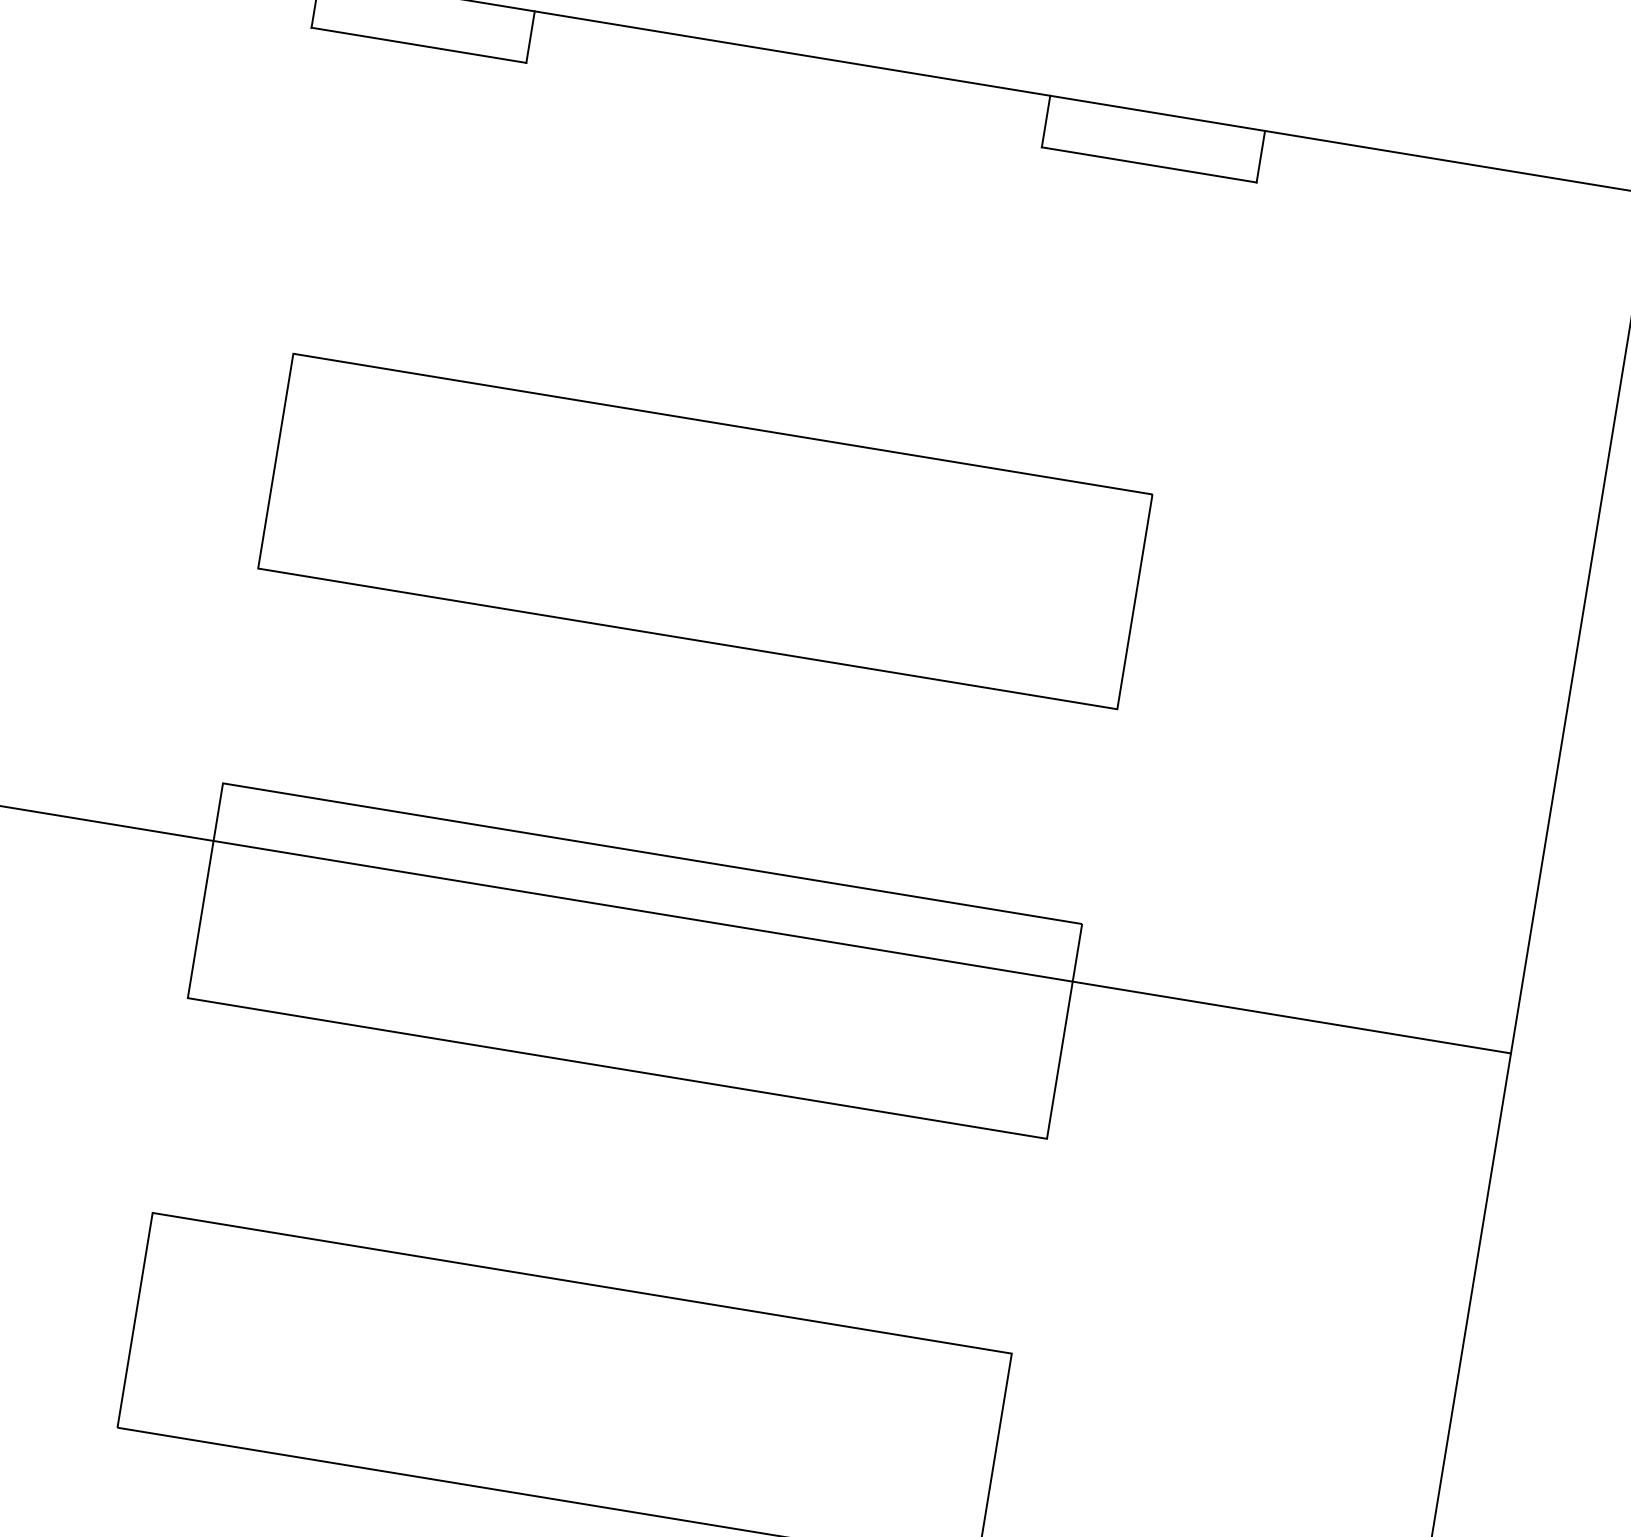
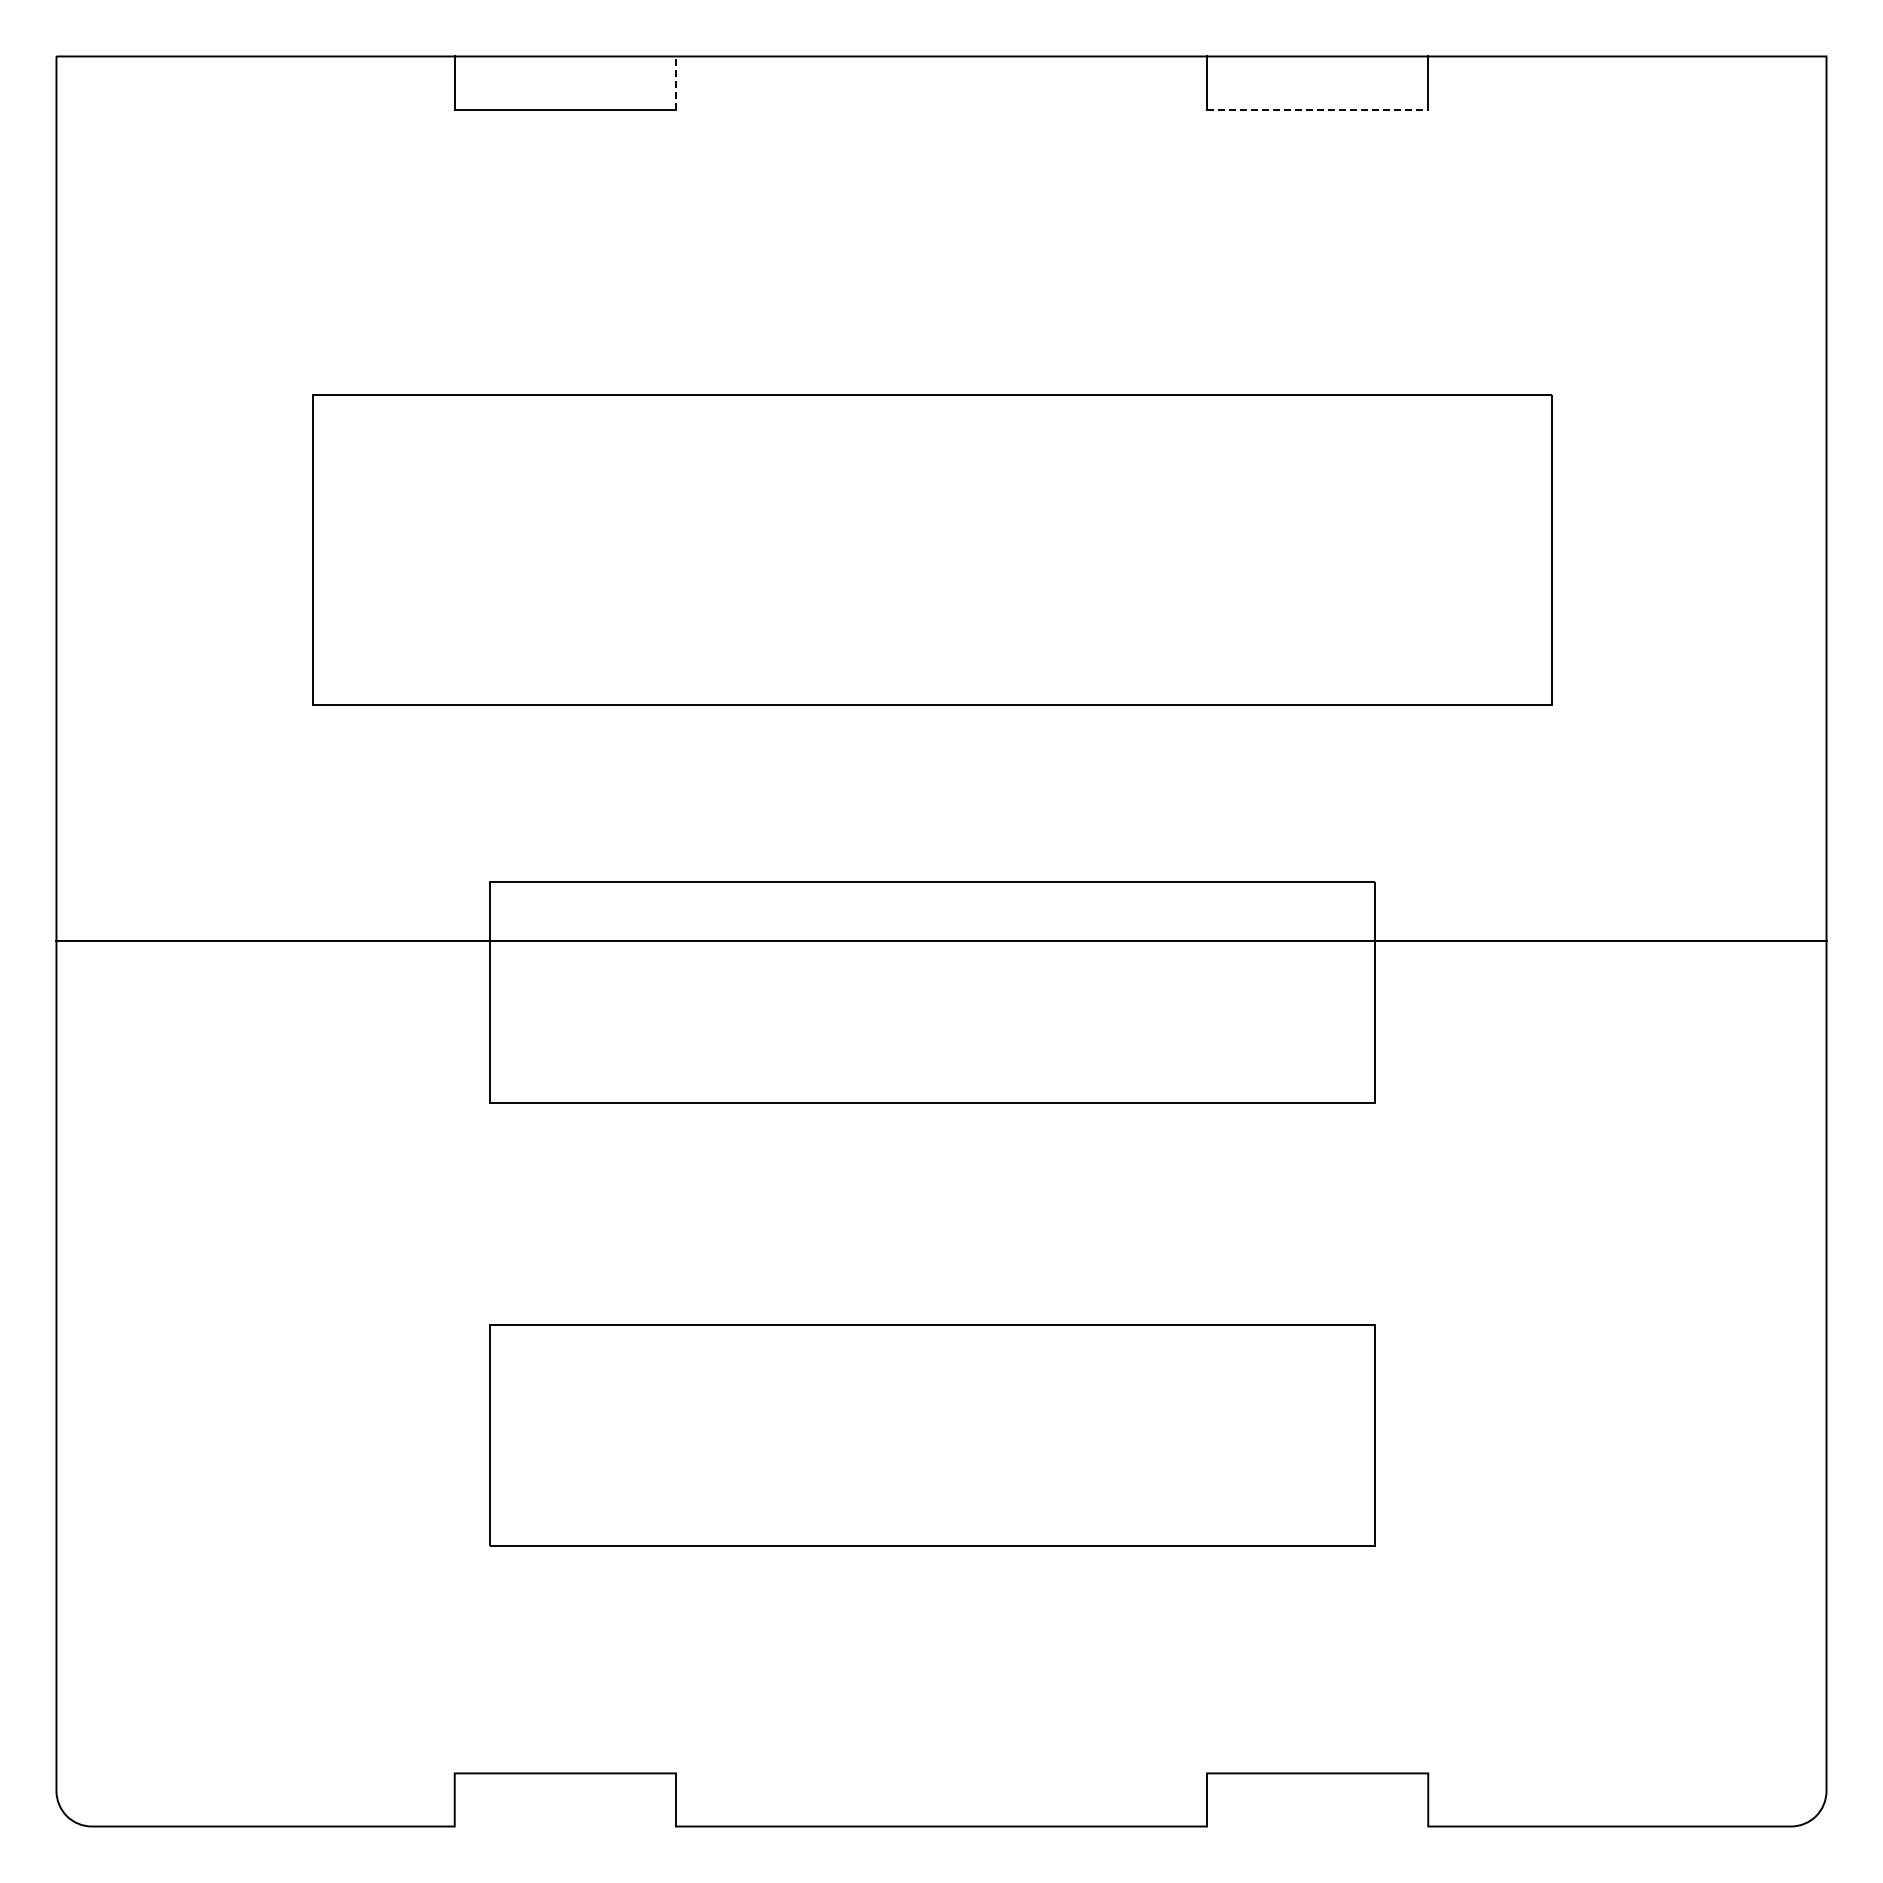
line: (530, 37) -> (675, 83), solid -> dashed
line: (1149, 164) -> (1317, 109), solid -> dashed
part: (705, 531) -> (932, 550), size x1.4

